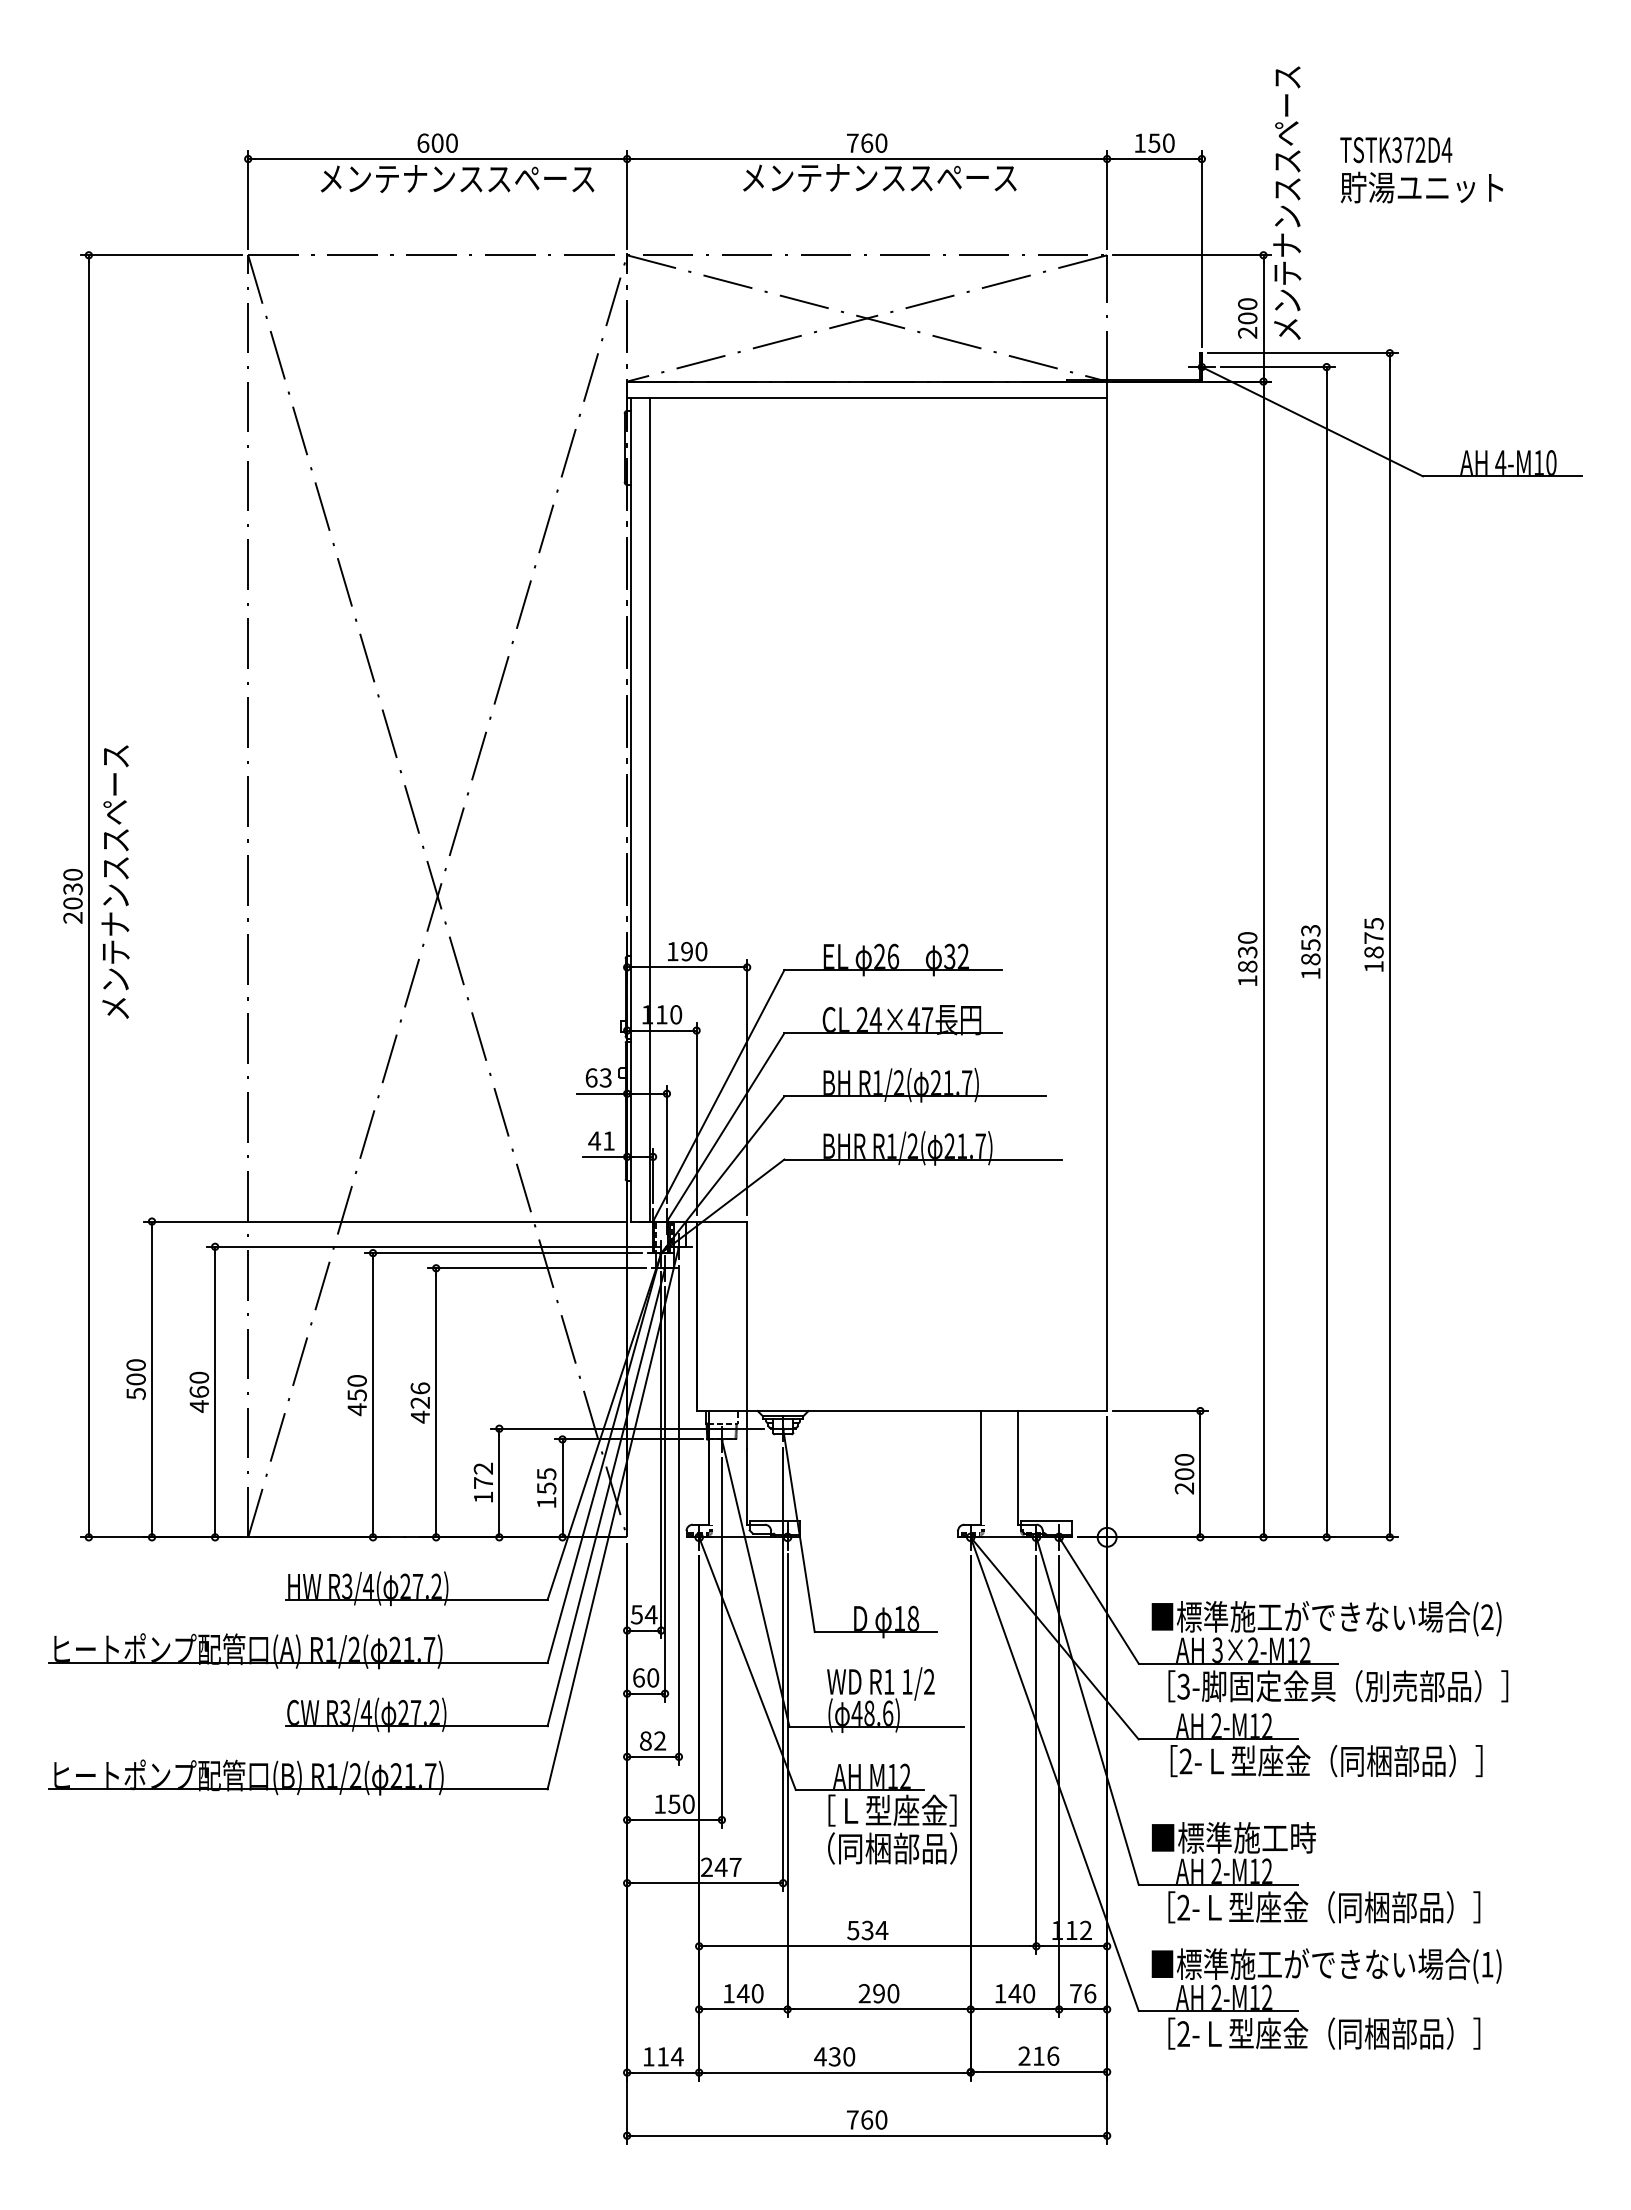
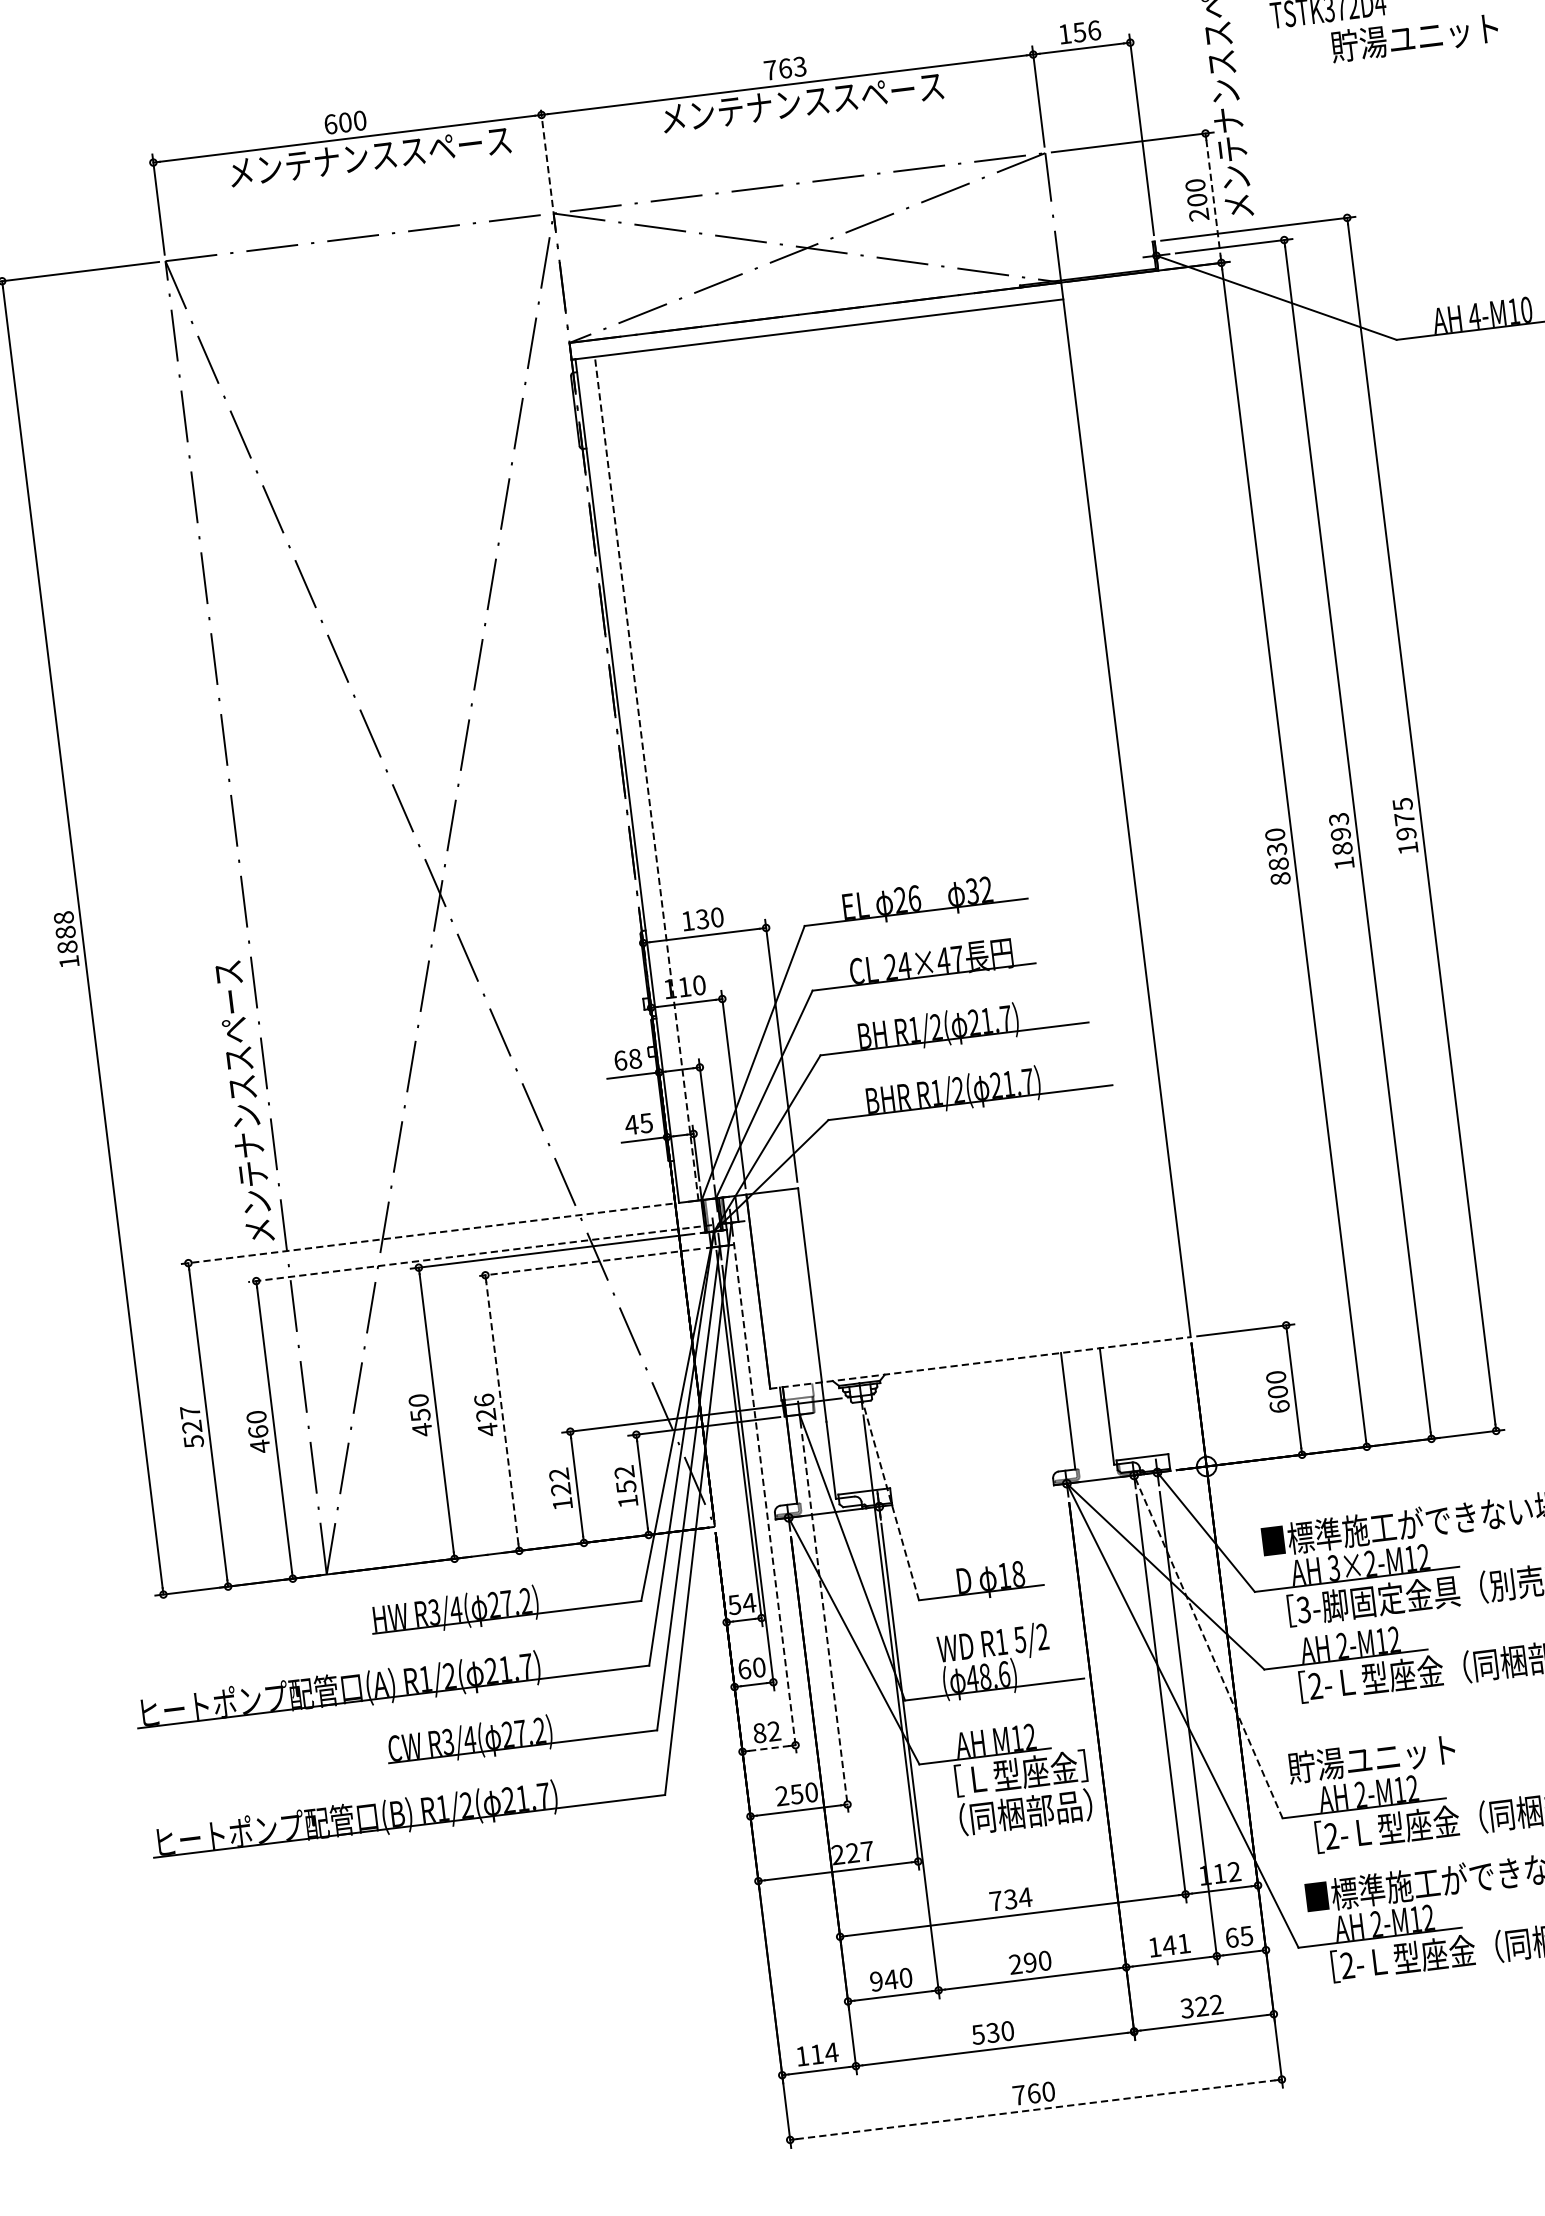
text: (881, 142) -> (800, 65), 760 -> 763
text: (1168, 142) -> (1094, 29), 150 -> 156
text: (1421, 187) -> (1414, 37), moved
line: (627, 200) -> (547, 157), solid -> dashed
line: (1263, 318) -> (1213, 198), solid -> dashed
line: (649, 809) -> (646, 778), solid -> dashed
text: (115, 881) -> (243, 1101), moved
text: (72, 895) -> (65, 939), 2030 -> 1888
text: (1310, 945) -> (1340, 834), 1853 -> 1893
text: (686, 951) -> (702, 919), 190 -> 130
text: (1373, 952) -> (1405, 833), 1875 -> 1975
text: (1247, 980) -> (1280, 878), 1830 -> 8830
text: (605, 1077) -> (634, 1058), 63 -> 68
text: (608, 1140) -> (645, 1122), 41 -> 45
line: (383, 1221) -> (425, 1233), solid -> dashed
line: (433, 1246) -> (479, 1253), solid -> dashed
line: (537, 1268) -> (589, 1262), solid -> dashed
text: (135, 1372) -> (190, 1419), 500 -> 527
line: (436, 1402) -> (502, 1412), solid -> dashed
line: (902, 1411) -> (981, 1363), solid -> dashed
text: (546, 1474) -> (624, 1472), 155 -> 152
text: (482, 1482) -> (559, 1488), 172 -> 122
text: (1184, 1488) -> (1279, 1406), 200 -> 600
line: (678, 1515) -> (764, 1498), solid -> dashed
line: (798, 1530) -> (889, 1498), solid -> dashed
line: (721, 1643) -> (824, 1623), solid -> dashed
text: (906, 1681) -> (1019, 1639), 1/2 -> 5/2
line: (1087, 1710) -> (1208, 1646), solid -> dashed
line: (653, 1756) -> (769, 1748), solid -> dashed
text: (659, 1803) -> (781, 1795), 150 -> 250
text: (1232, 1837) -> (1372, 1758), ■標準施工時 -> 貯湯ユニット
text: (720, 1866) -> (851, 1852), 247 -> 227
text: (853, 1930) -> (996, 1901), 534 -> 734
text: (728, 1993) -> (876, 1981), 140 -> 940
text: (1029, 1993) -> (1184, 1943), 140 -> 141
text: (1083, 1993) -> (1239, 1936), 76 -> 65
text: (1038, 2055) -> (1201, 2005), 216 -> 322
text: (820, 2056) -> (978, 2034), 430 -> 530
line: (867, 2135) -> (1036, 2109), solid -> dashed

